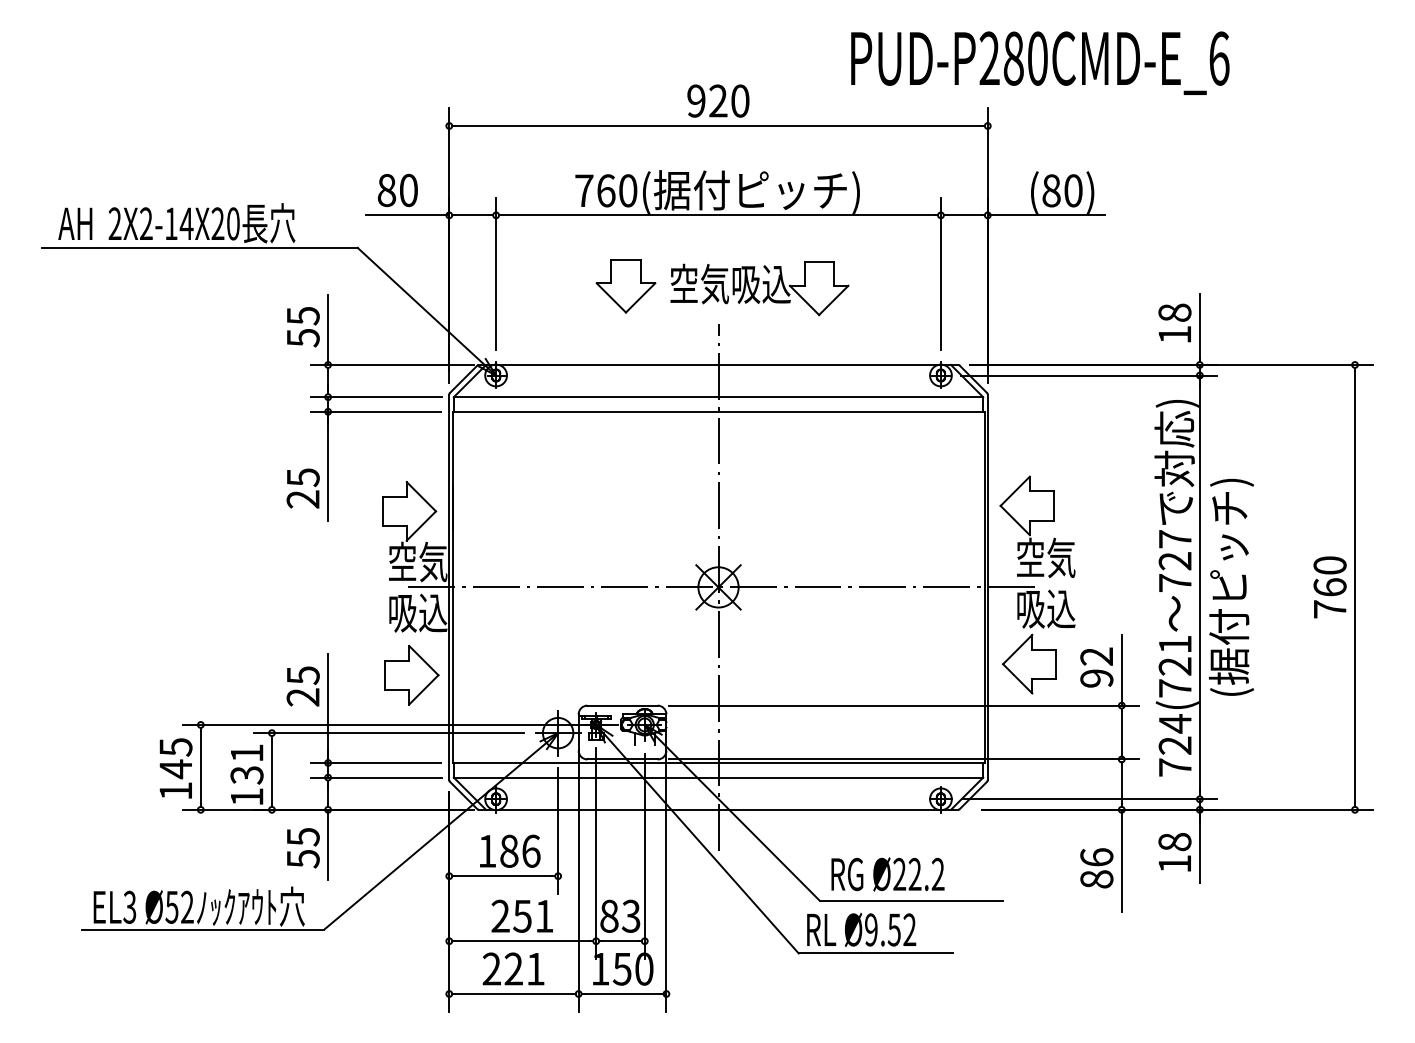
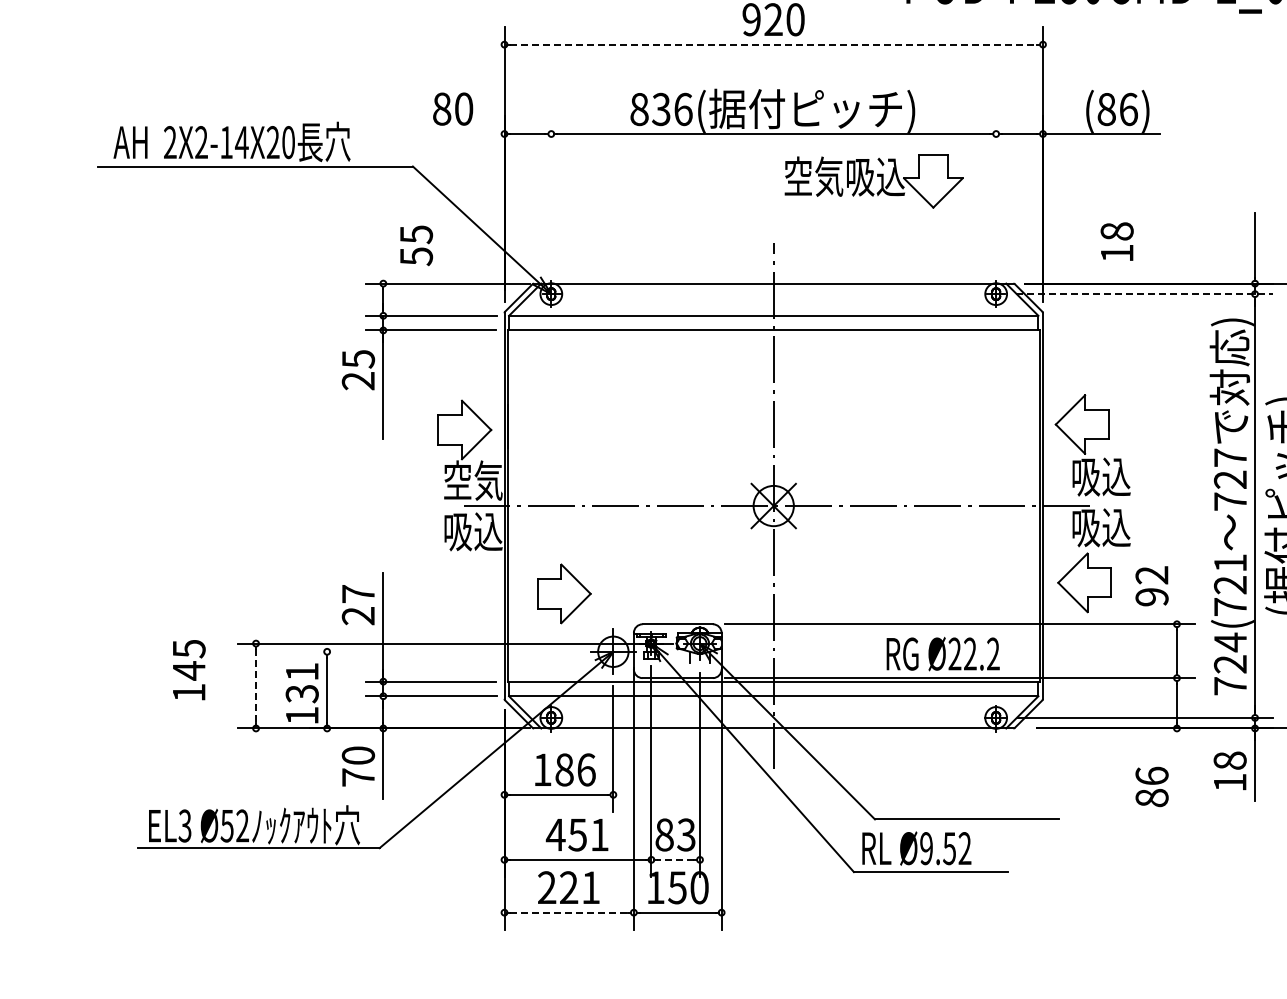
line: (719, 126) -> (774, 45), solid -> dashed
text: (606, 190) -> (661, 109), 760( -> 836(
text: (1073, 190) -> (1128, 109), (80) -> (86)
line: (407, 215) -> (462, 134), removed
line: (496, 273) -> (551, 192), removed
line: (940, 273) -> (995, 192), removed
part: (625, 286) -> (680, 205), removed
part: (759, 288) -> (873, 181), moved
text: (1174, 322) -> (1116, 241), moved
text: (303, 327) -> (416, 246), moved
line: (328, 329) -> (383, 248), removed
line: (1089, 375) -> (1144, 294), solid -> dashed
text: (302, 488) -> (357, 370), moved
text: (1046, 557) -> (1101, 476), 空気 -> 吸込
line: (1121, 670) -> (1176, 589), removed
part: (411, 674) -> (563, 593), moved
text: (303, 675) -> (358, 594), 25 -> 27
line: (388, 733) -> (443, 652), removed
line: (200, 767) -> (255, 686), solid -> dashed
text: (175, 768) -> (188, 670), moved
text: (302, 848) -> (357, 767), 55 -> 70
line: (1121, 860) -> (1176, 779), removed
text: (887, 874) -> (942, 654), moved
text: (500, 915) -> (555, 834), 251 -> 451
line: (619, 941) -> (674, 860), solid -> dashed
line: (513, 994) -> (568, 913), solid -> dashed

